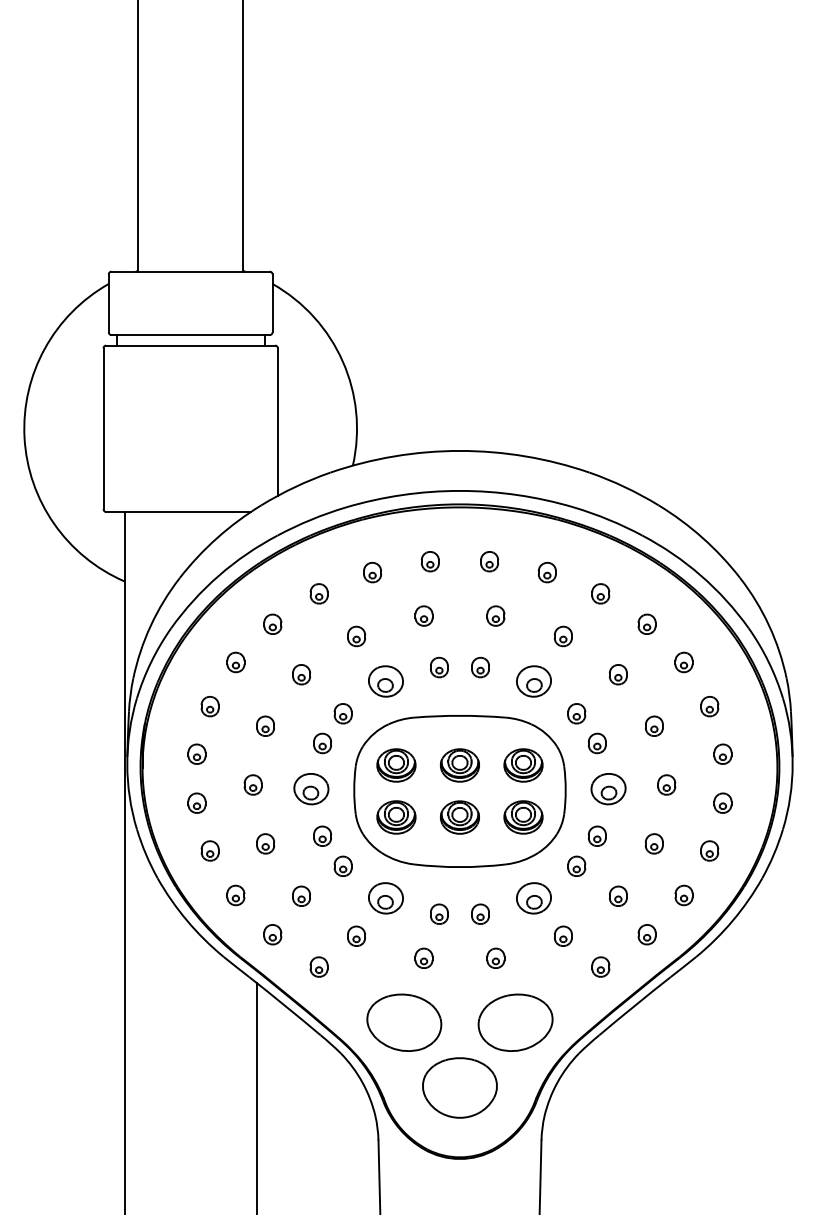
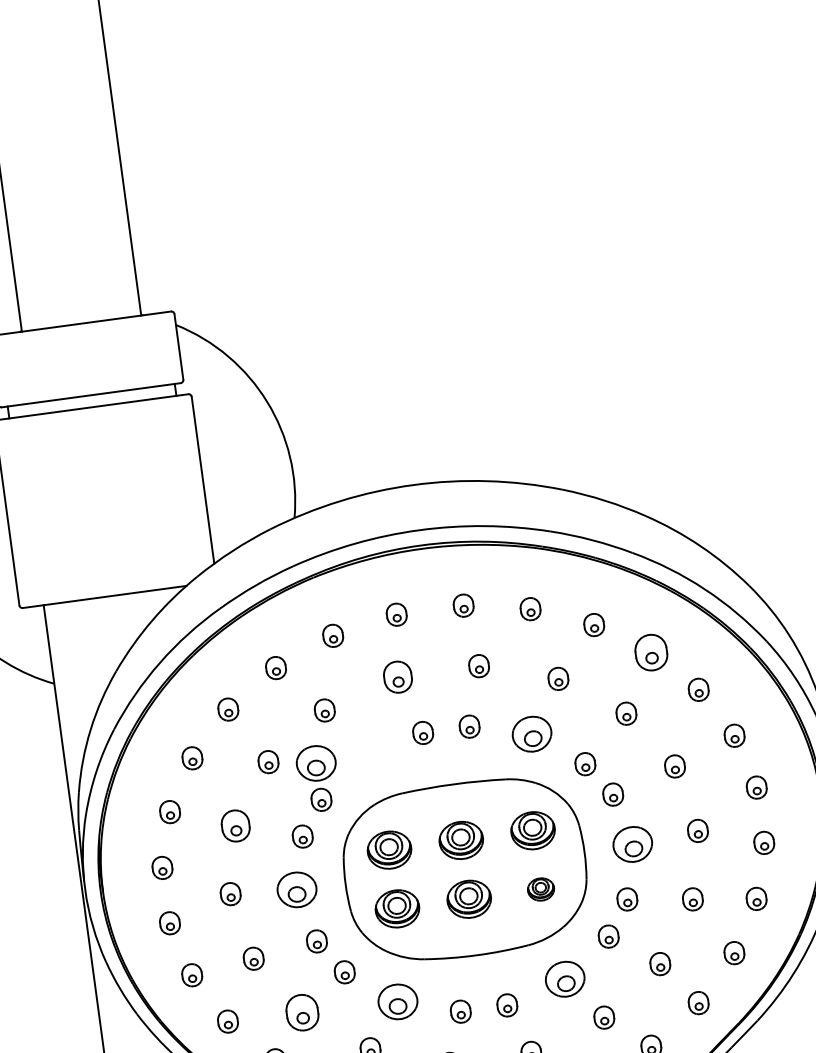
part: (423, 615) -> (397, 676), size x1.4
part: (646, 623) -> (650, 651), size x1.6
part: (385, 681) -> (315, 763), moved
part: (265, 725) -> (235, 824), size x1.4
part: (523, 817) -> (541, 889), size x0.6
part: (301, 895) -> (302, 1011), size x1.6

